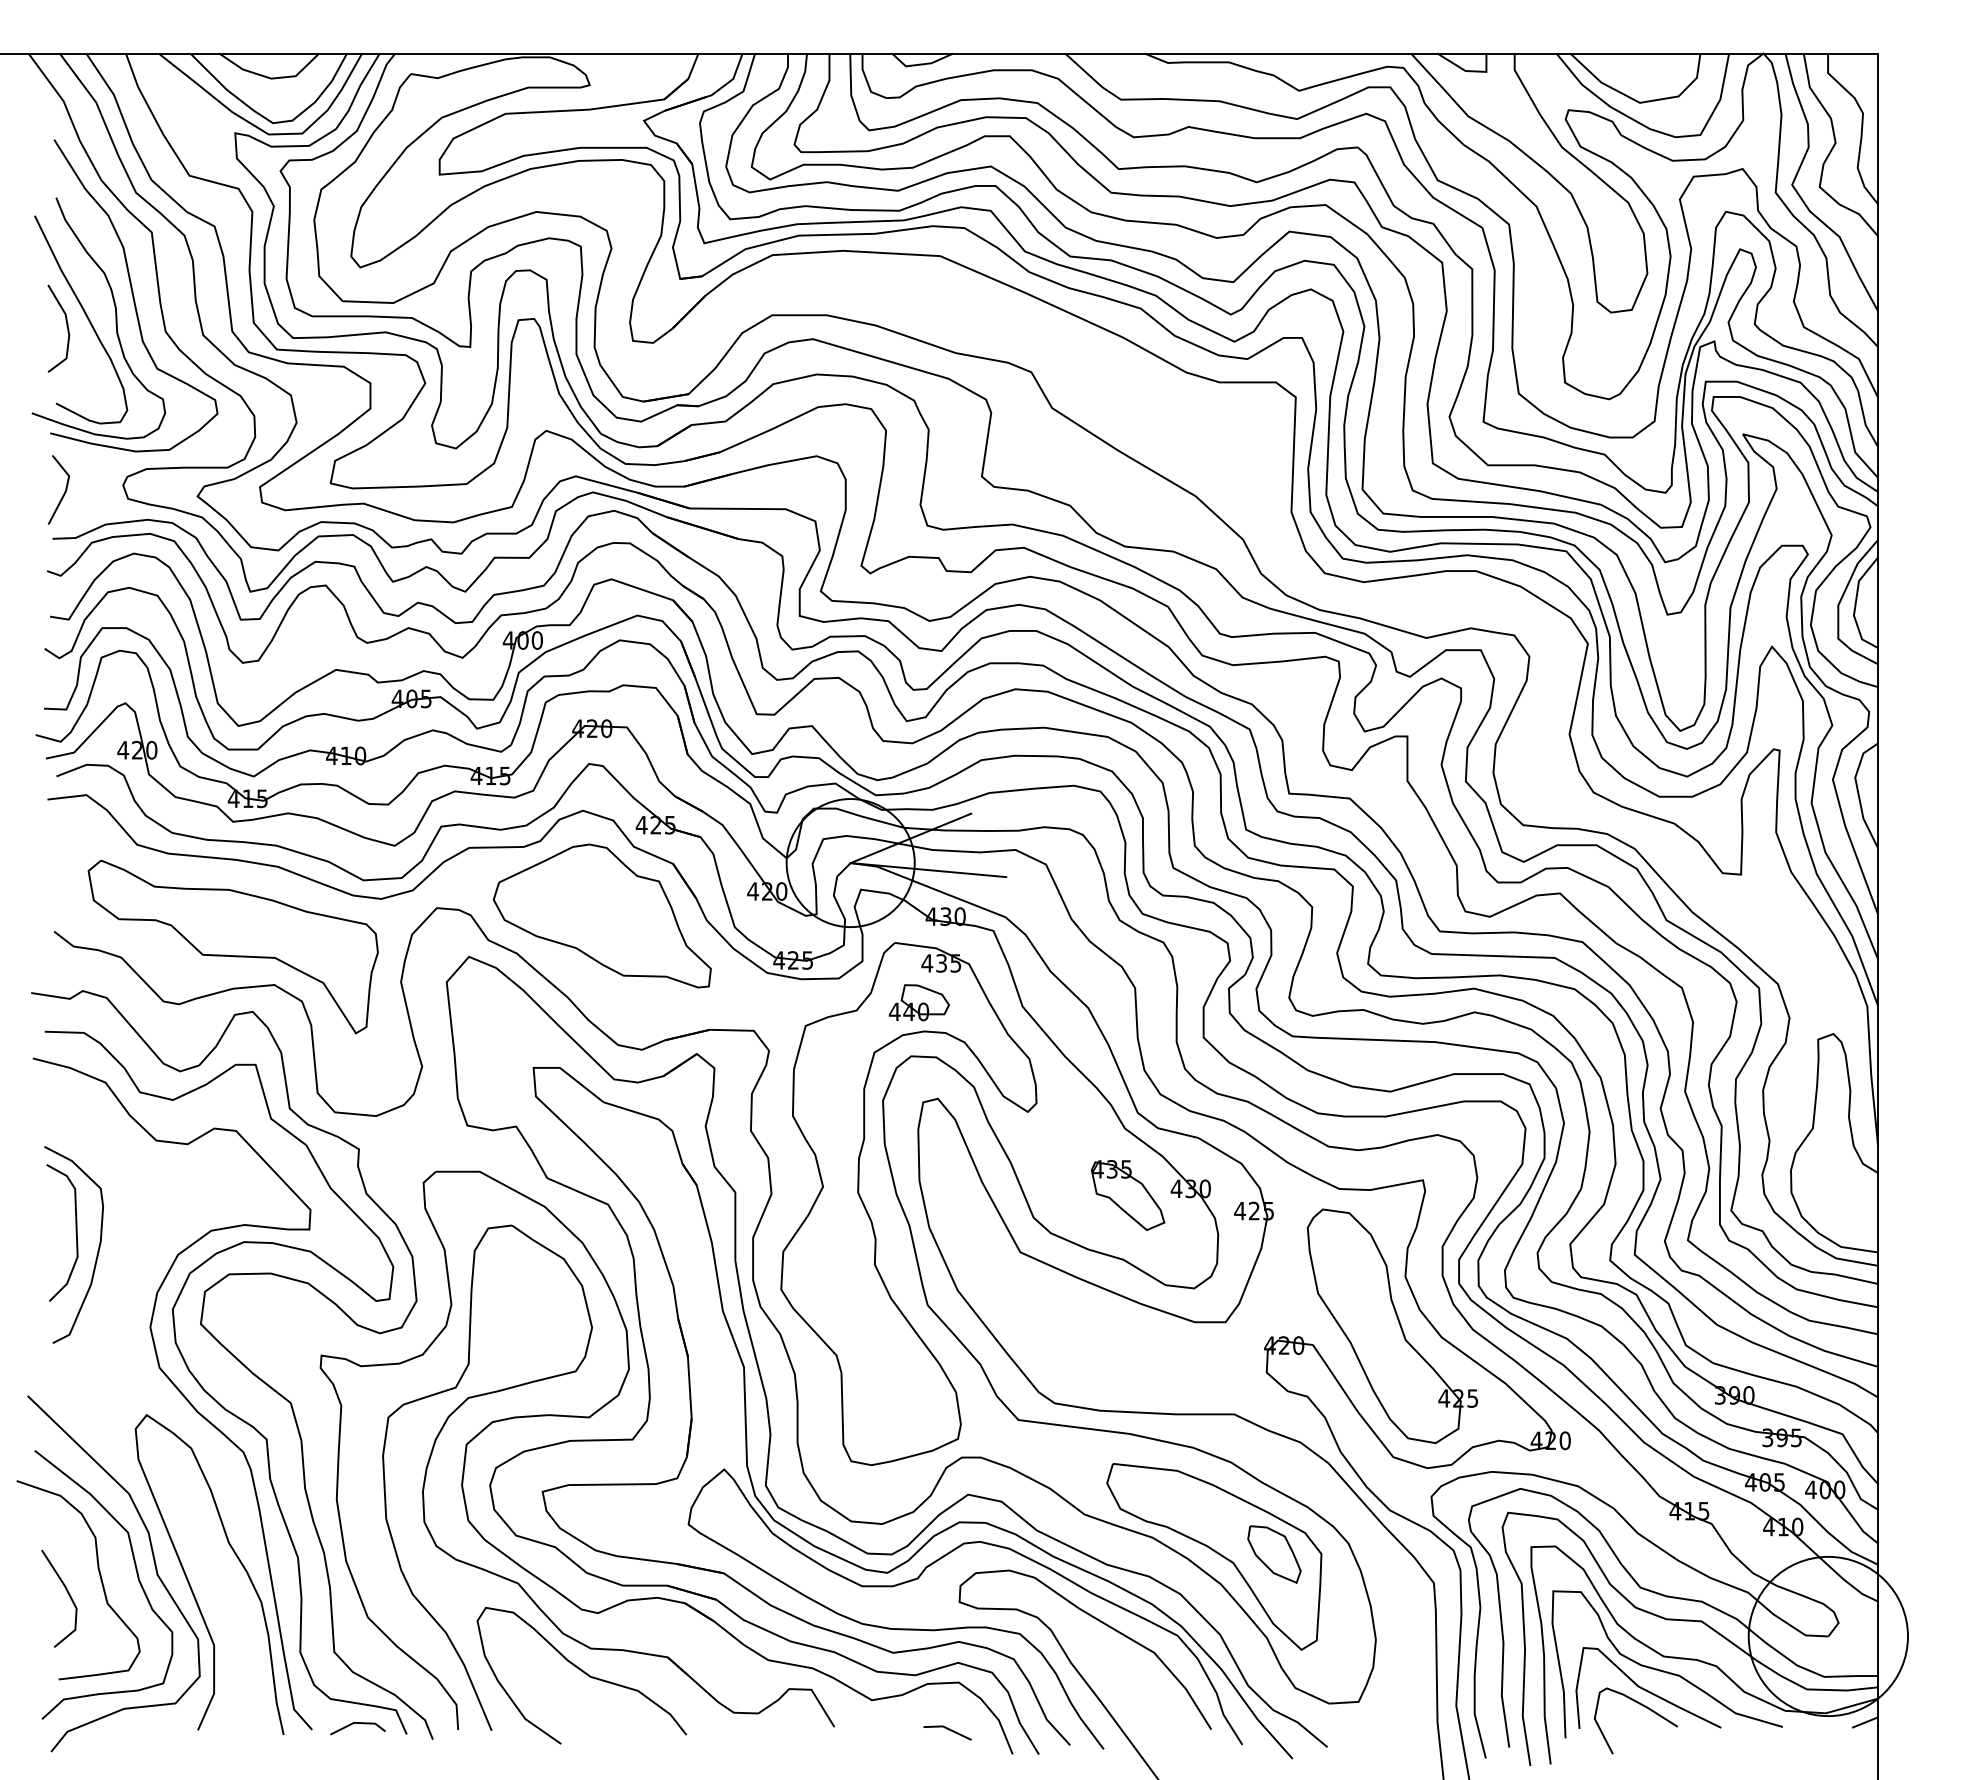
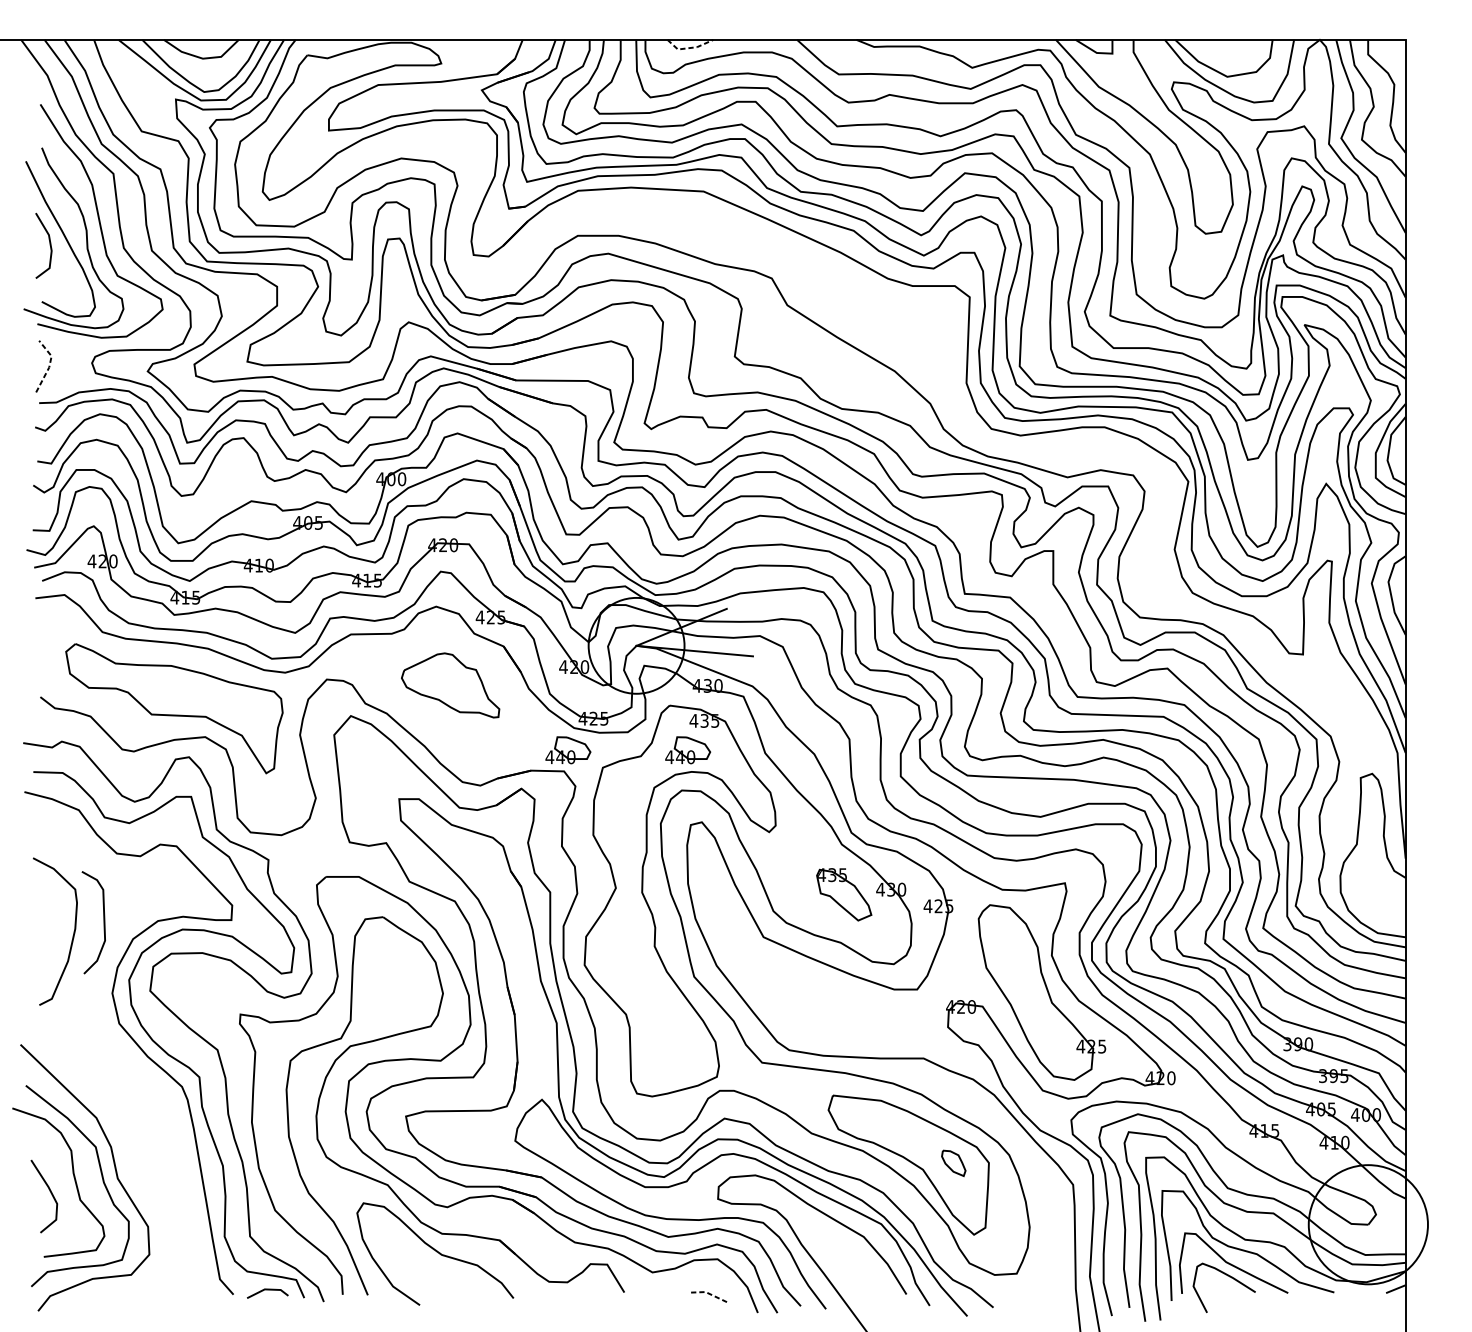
line: (921, 64) -> (689, 48), solid -> dashed
line: (66, 488) -> (49, 365), solid -> dashed
part: (601, 915) -> (450, 685), size x0.6
part: (759, 1002) -> (568, 750), added
curve: (75, 1232) -> (103, 922), moved
part: (1274, 1554) -> (953, 1163), size x0.6
curve: (189, 1581) -> (141, 1183), removed
line: (948, 1728) -> (709, 1293), solid -> dashed

